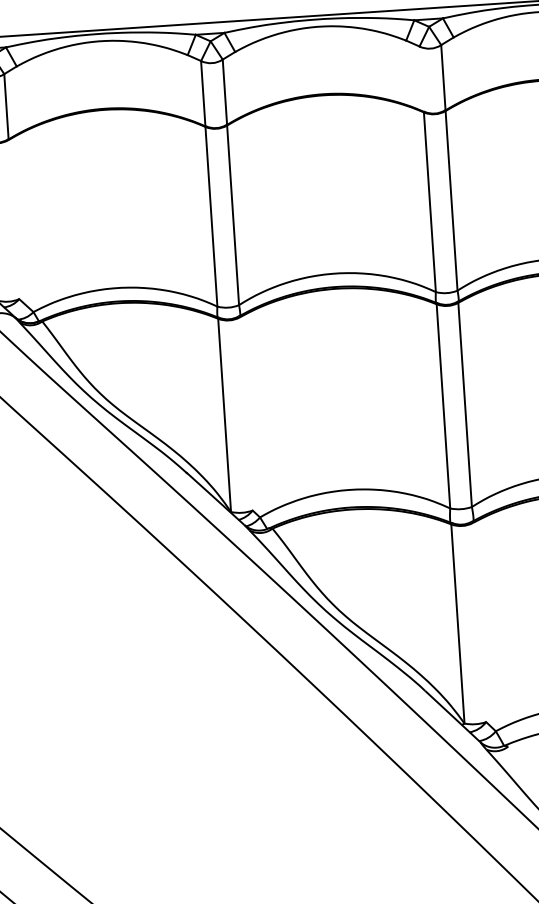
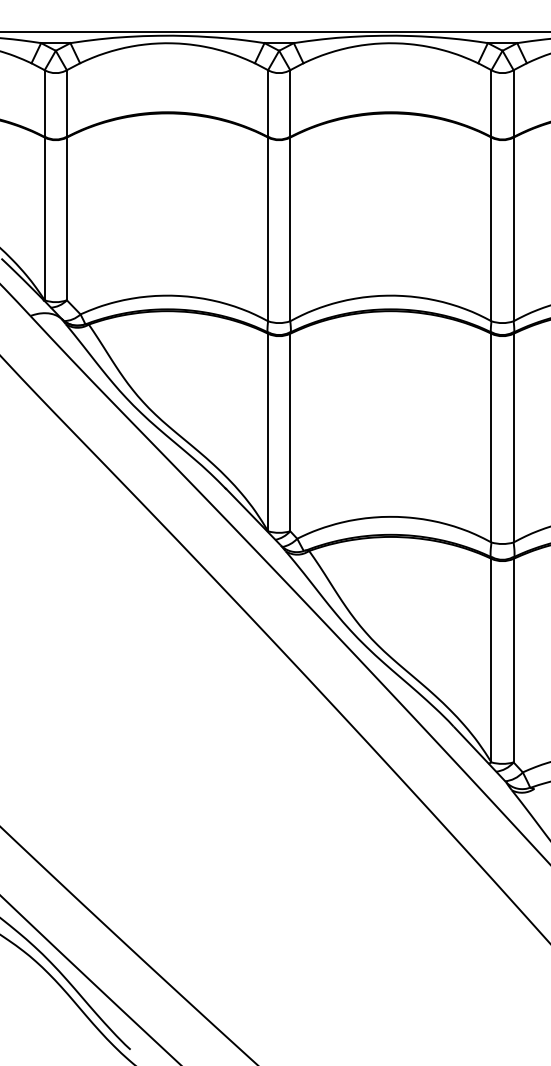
line: (421, 79) -> (491, 103), added
line: (13, 219) -> (66, 218), added
line: (246, 413) -> (290, 432), added
line: (479, 622) -> (513, 660), added

